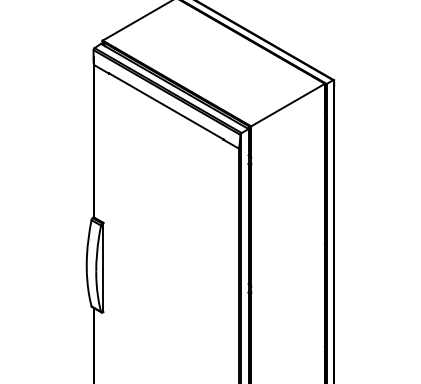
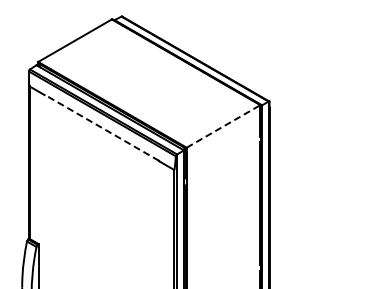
line: (288, 105) -> (223, 126), solid -> dashed
line: (165, 106) -> (100, 127), solid -> dashed

